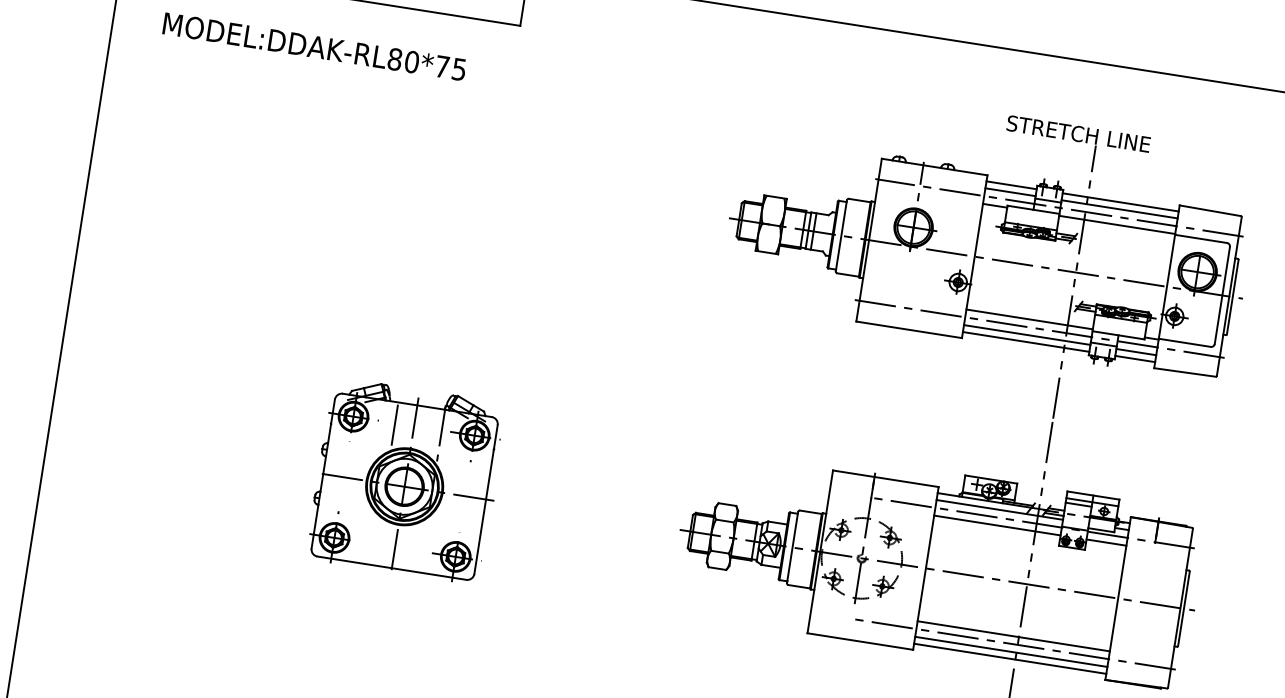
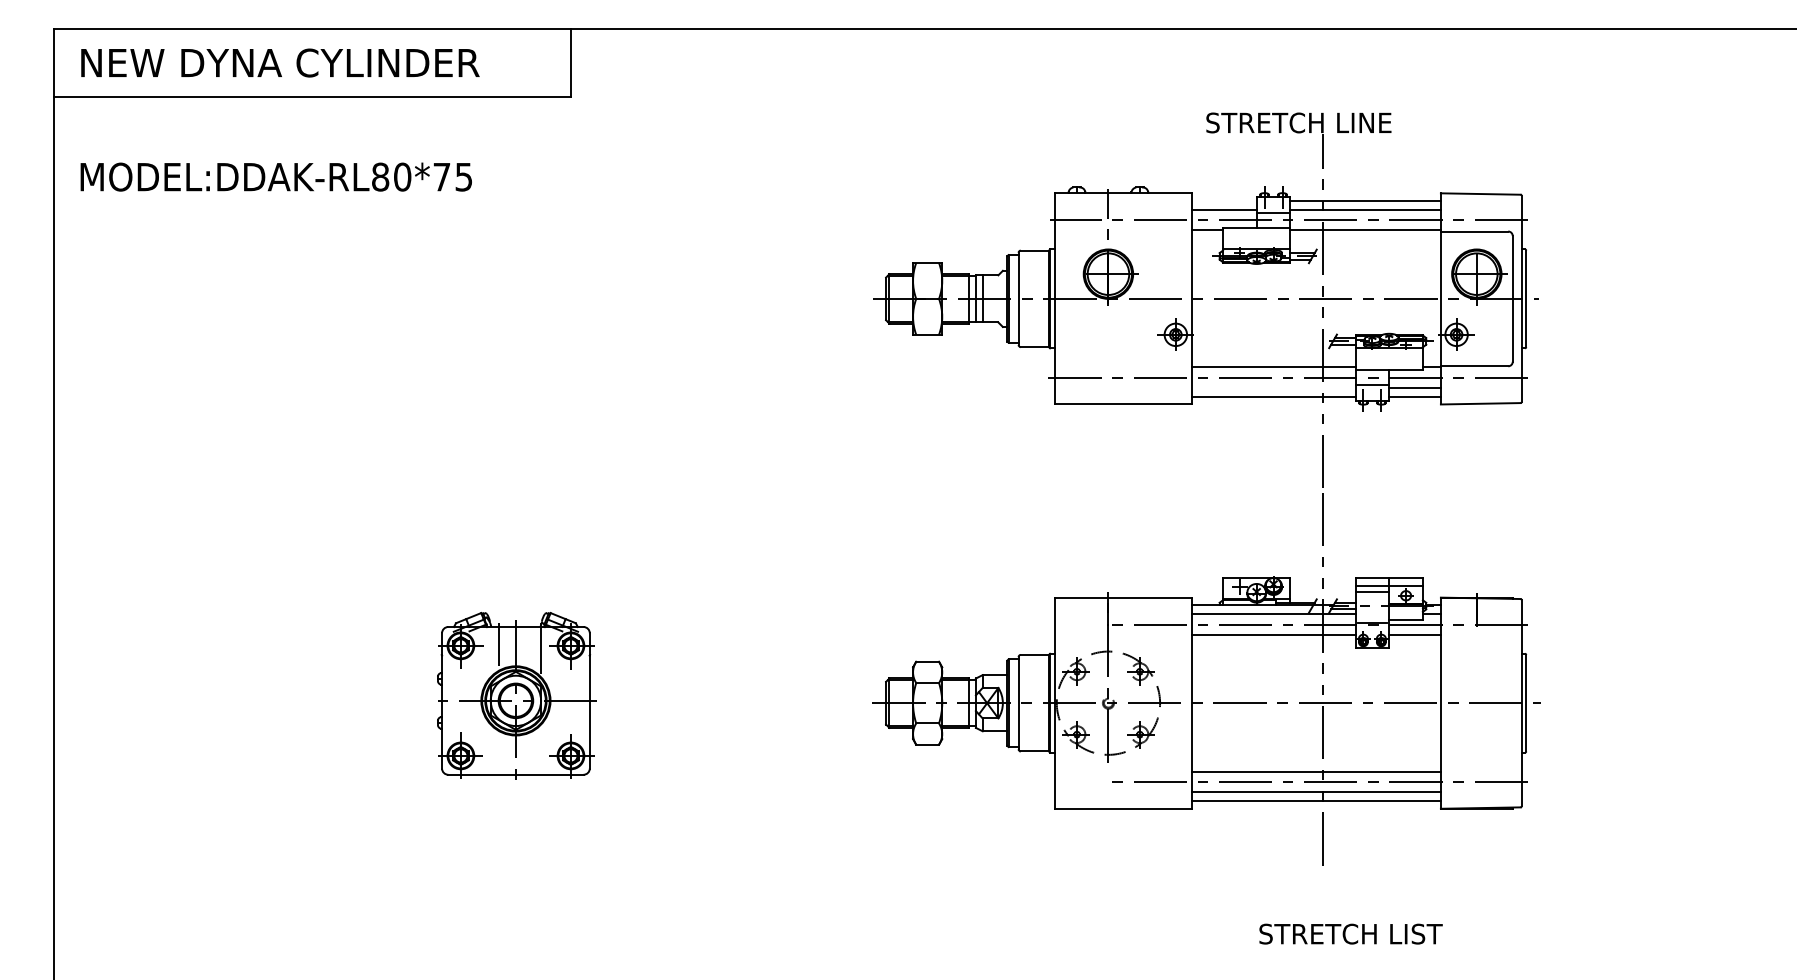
text: (314, 46) -> (275, 176), moved
line: (1011, 185) -> (1223, 201), removed
line: (1027, 334) -> (1273, 387), removed
part: (406, 480) -> (516, 695), size x0.7

